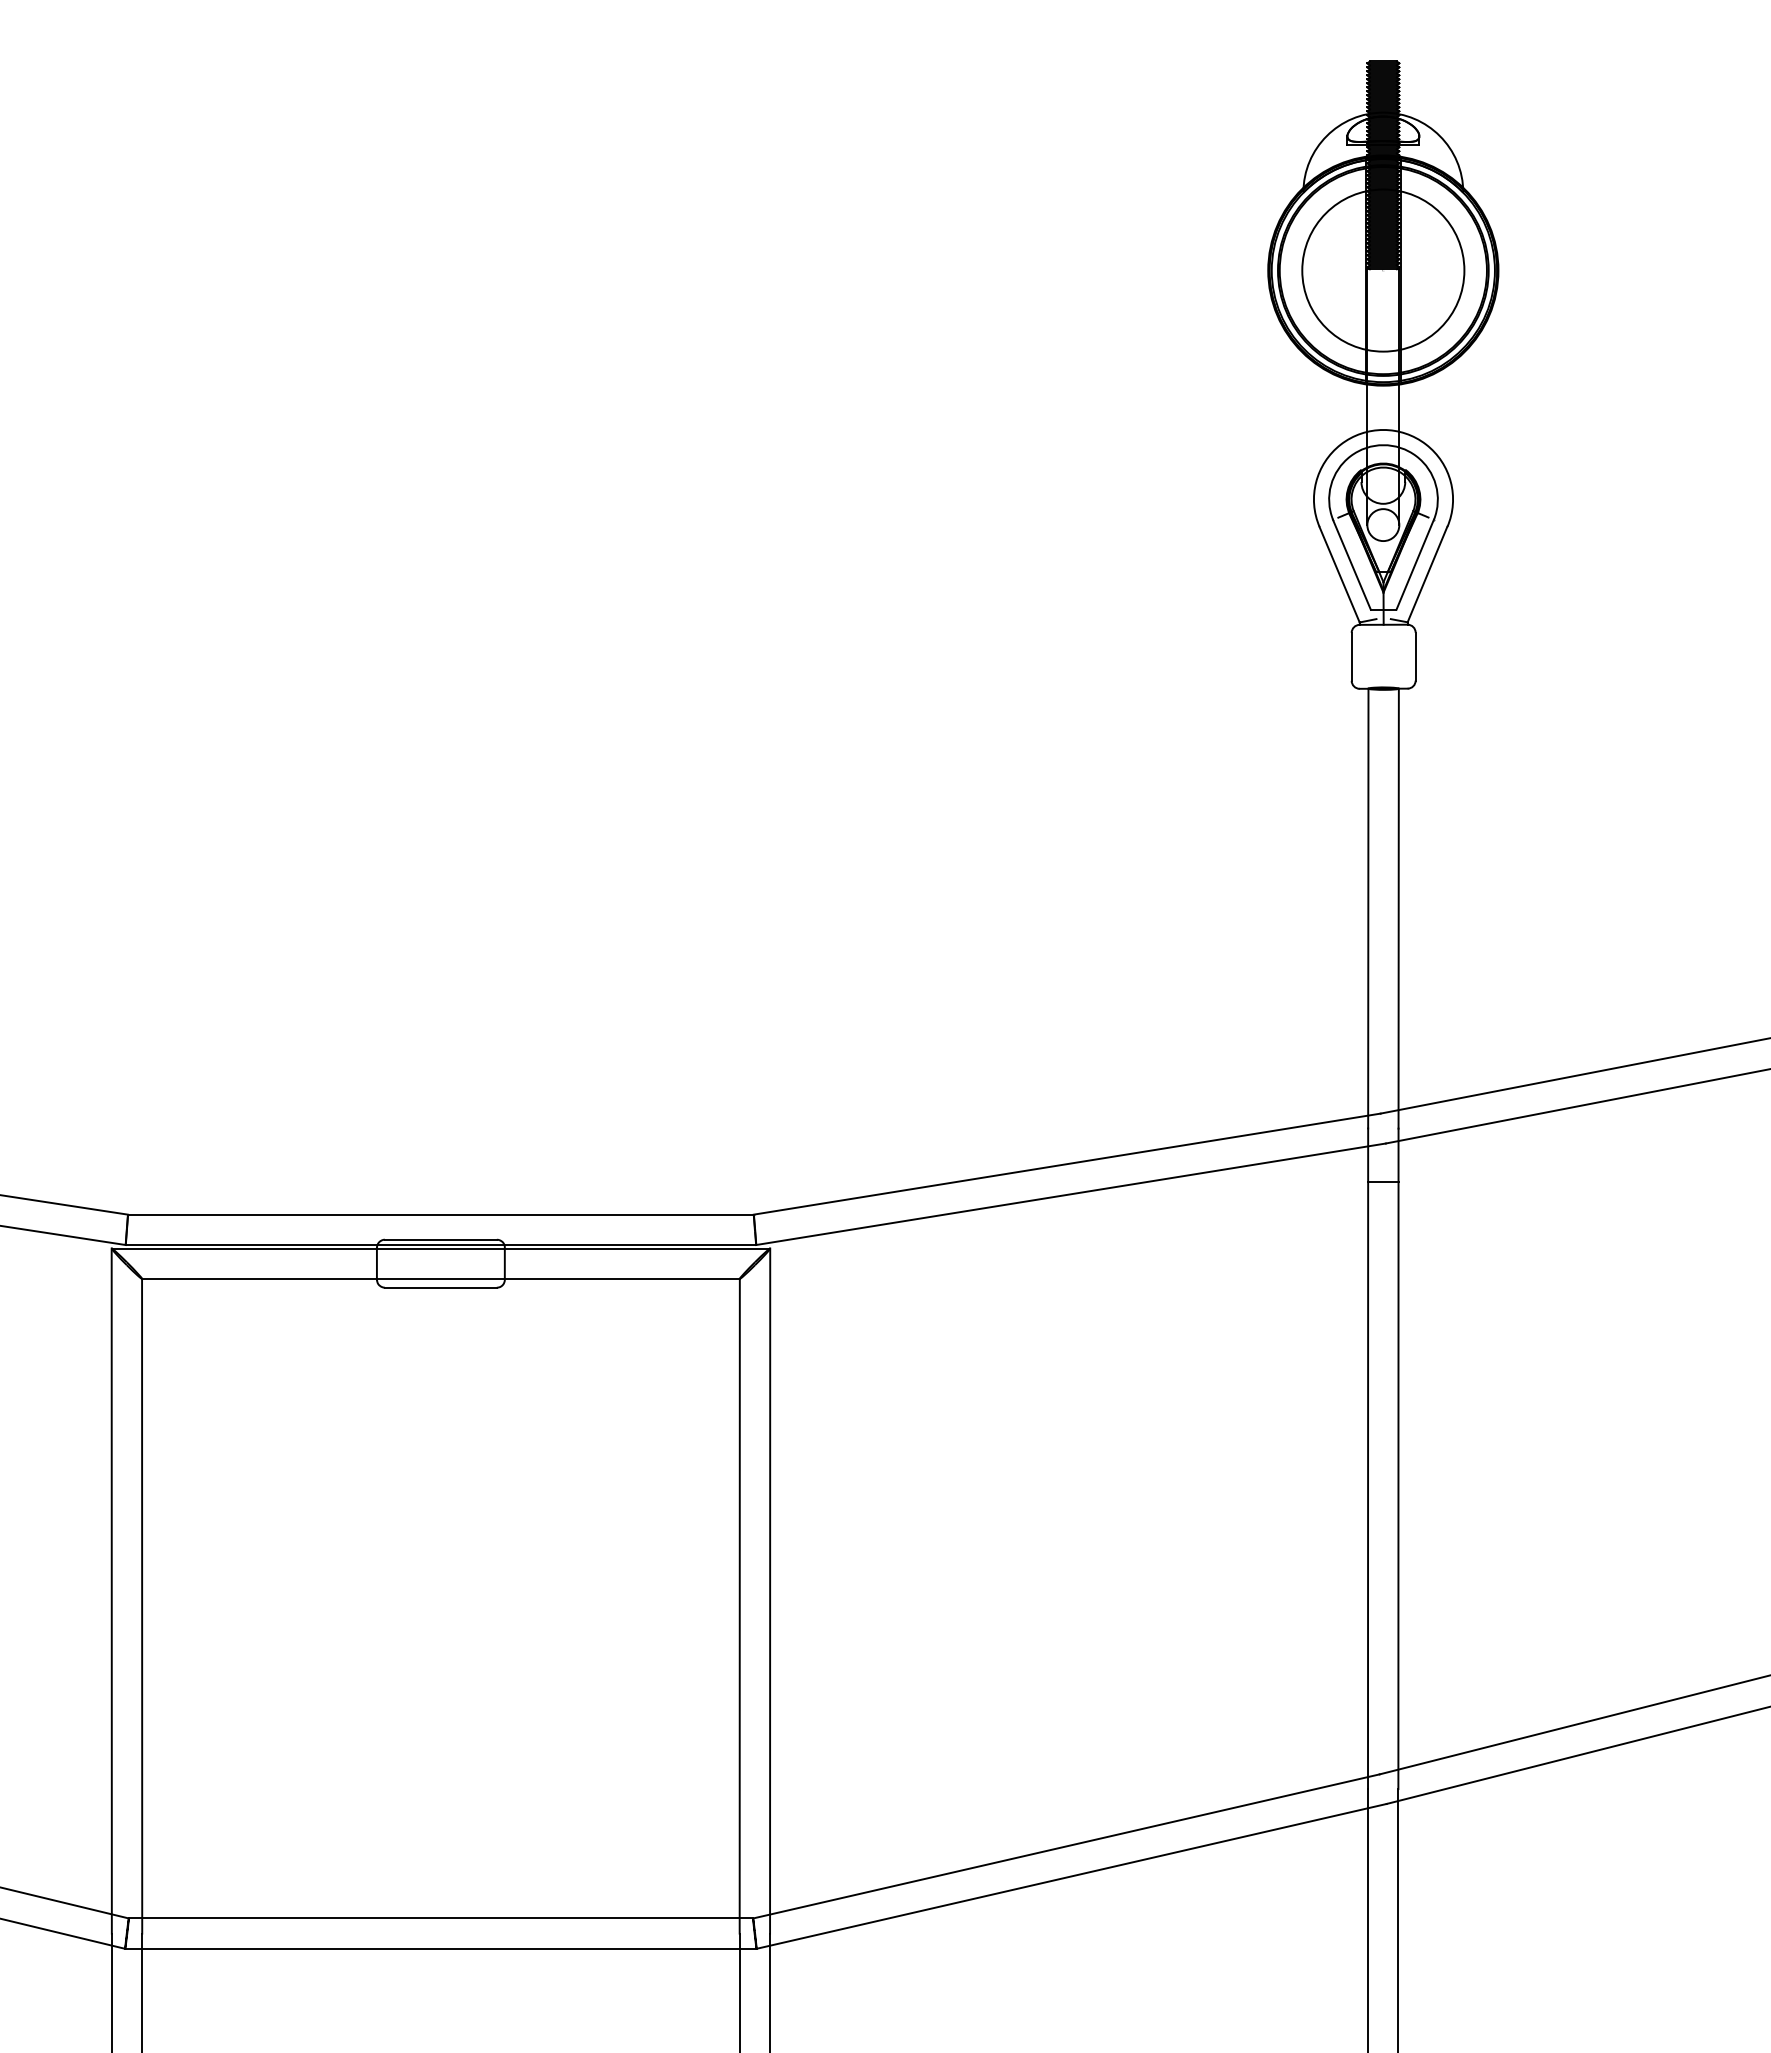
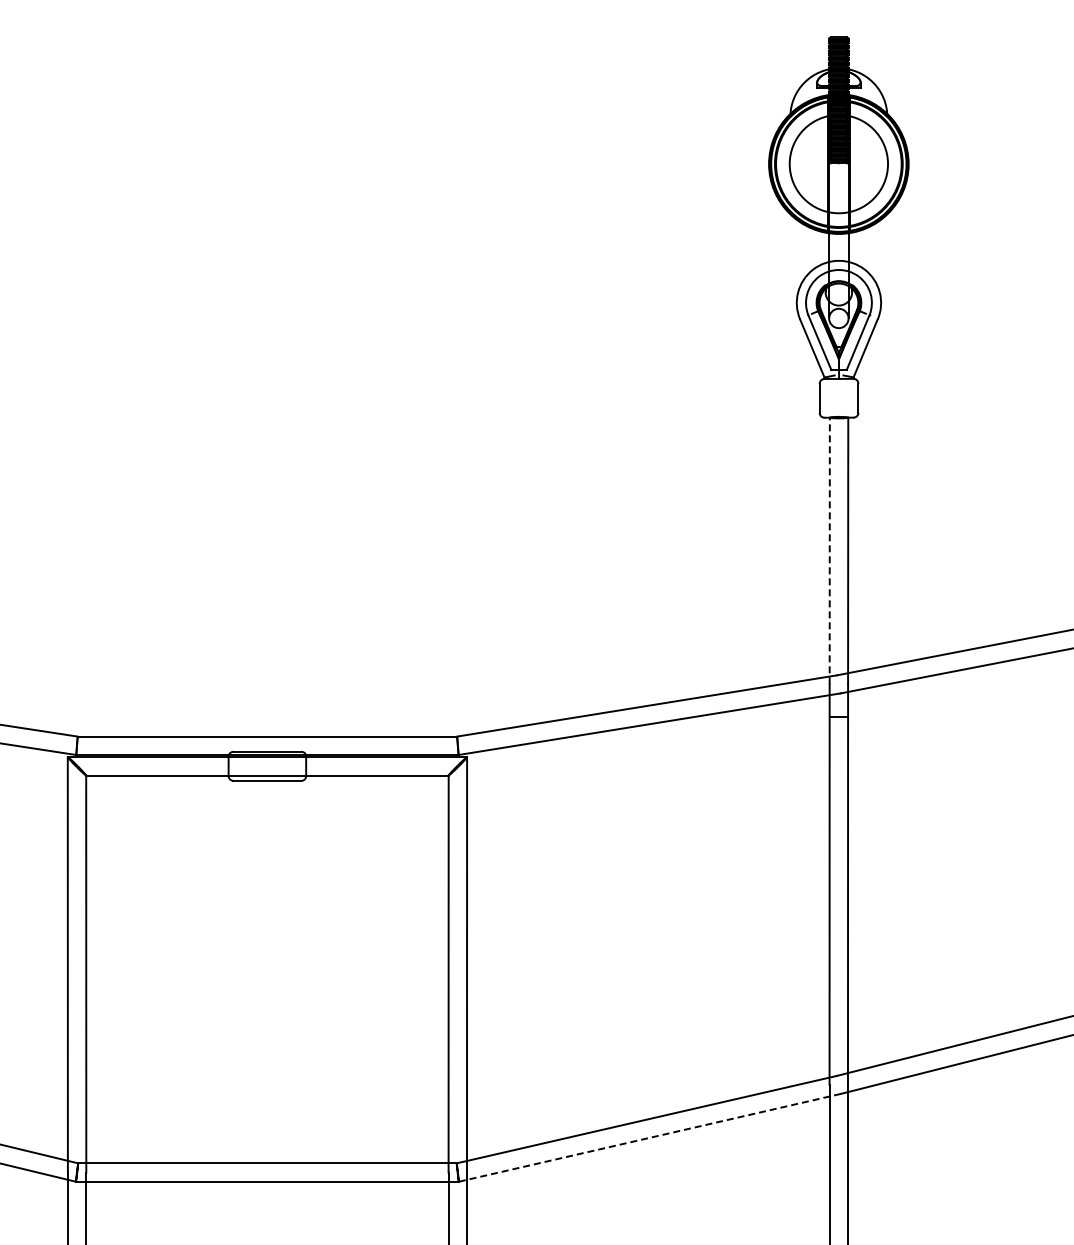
line: (1367, 907) -> (829, 550), solid -> dashed
line: (1072, 1875) -> (650, 1137), solid -> dashed

